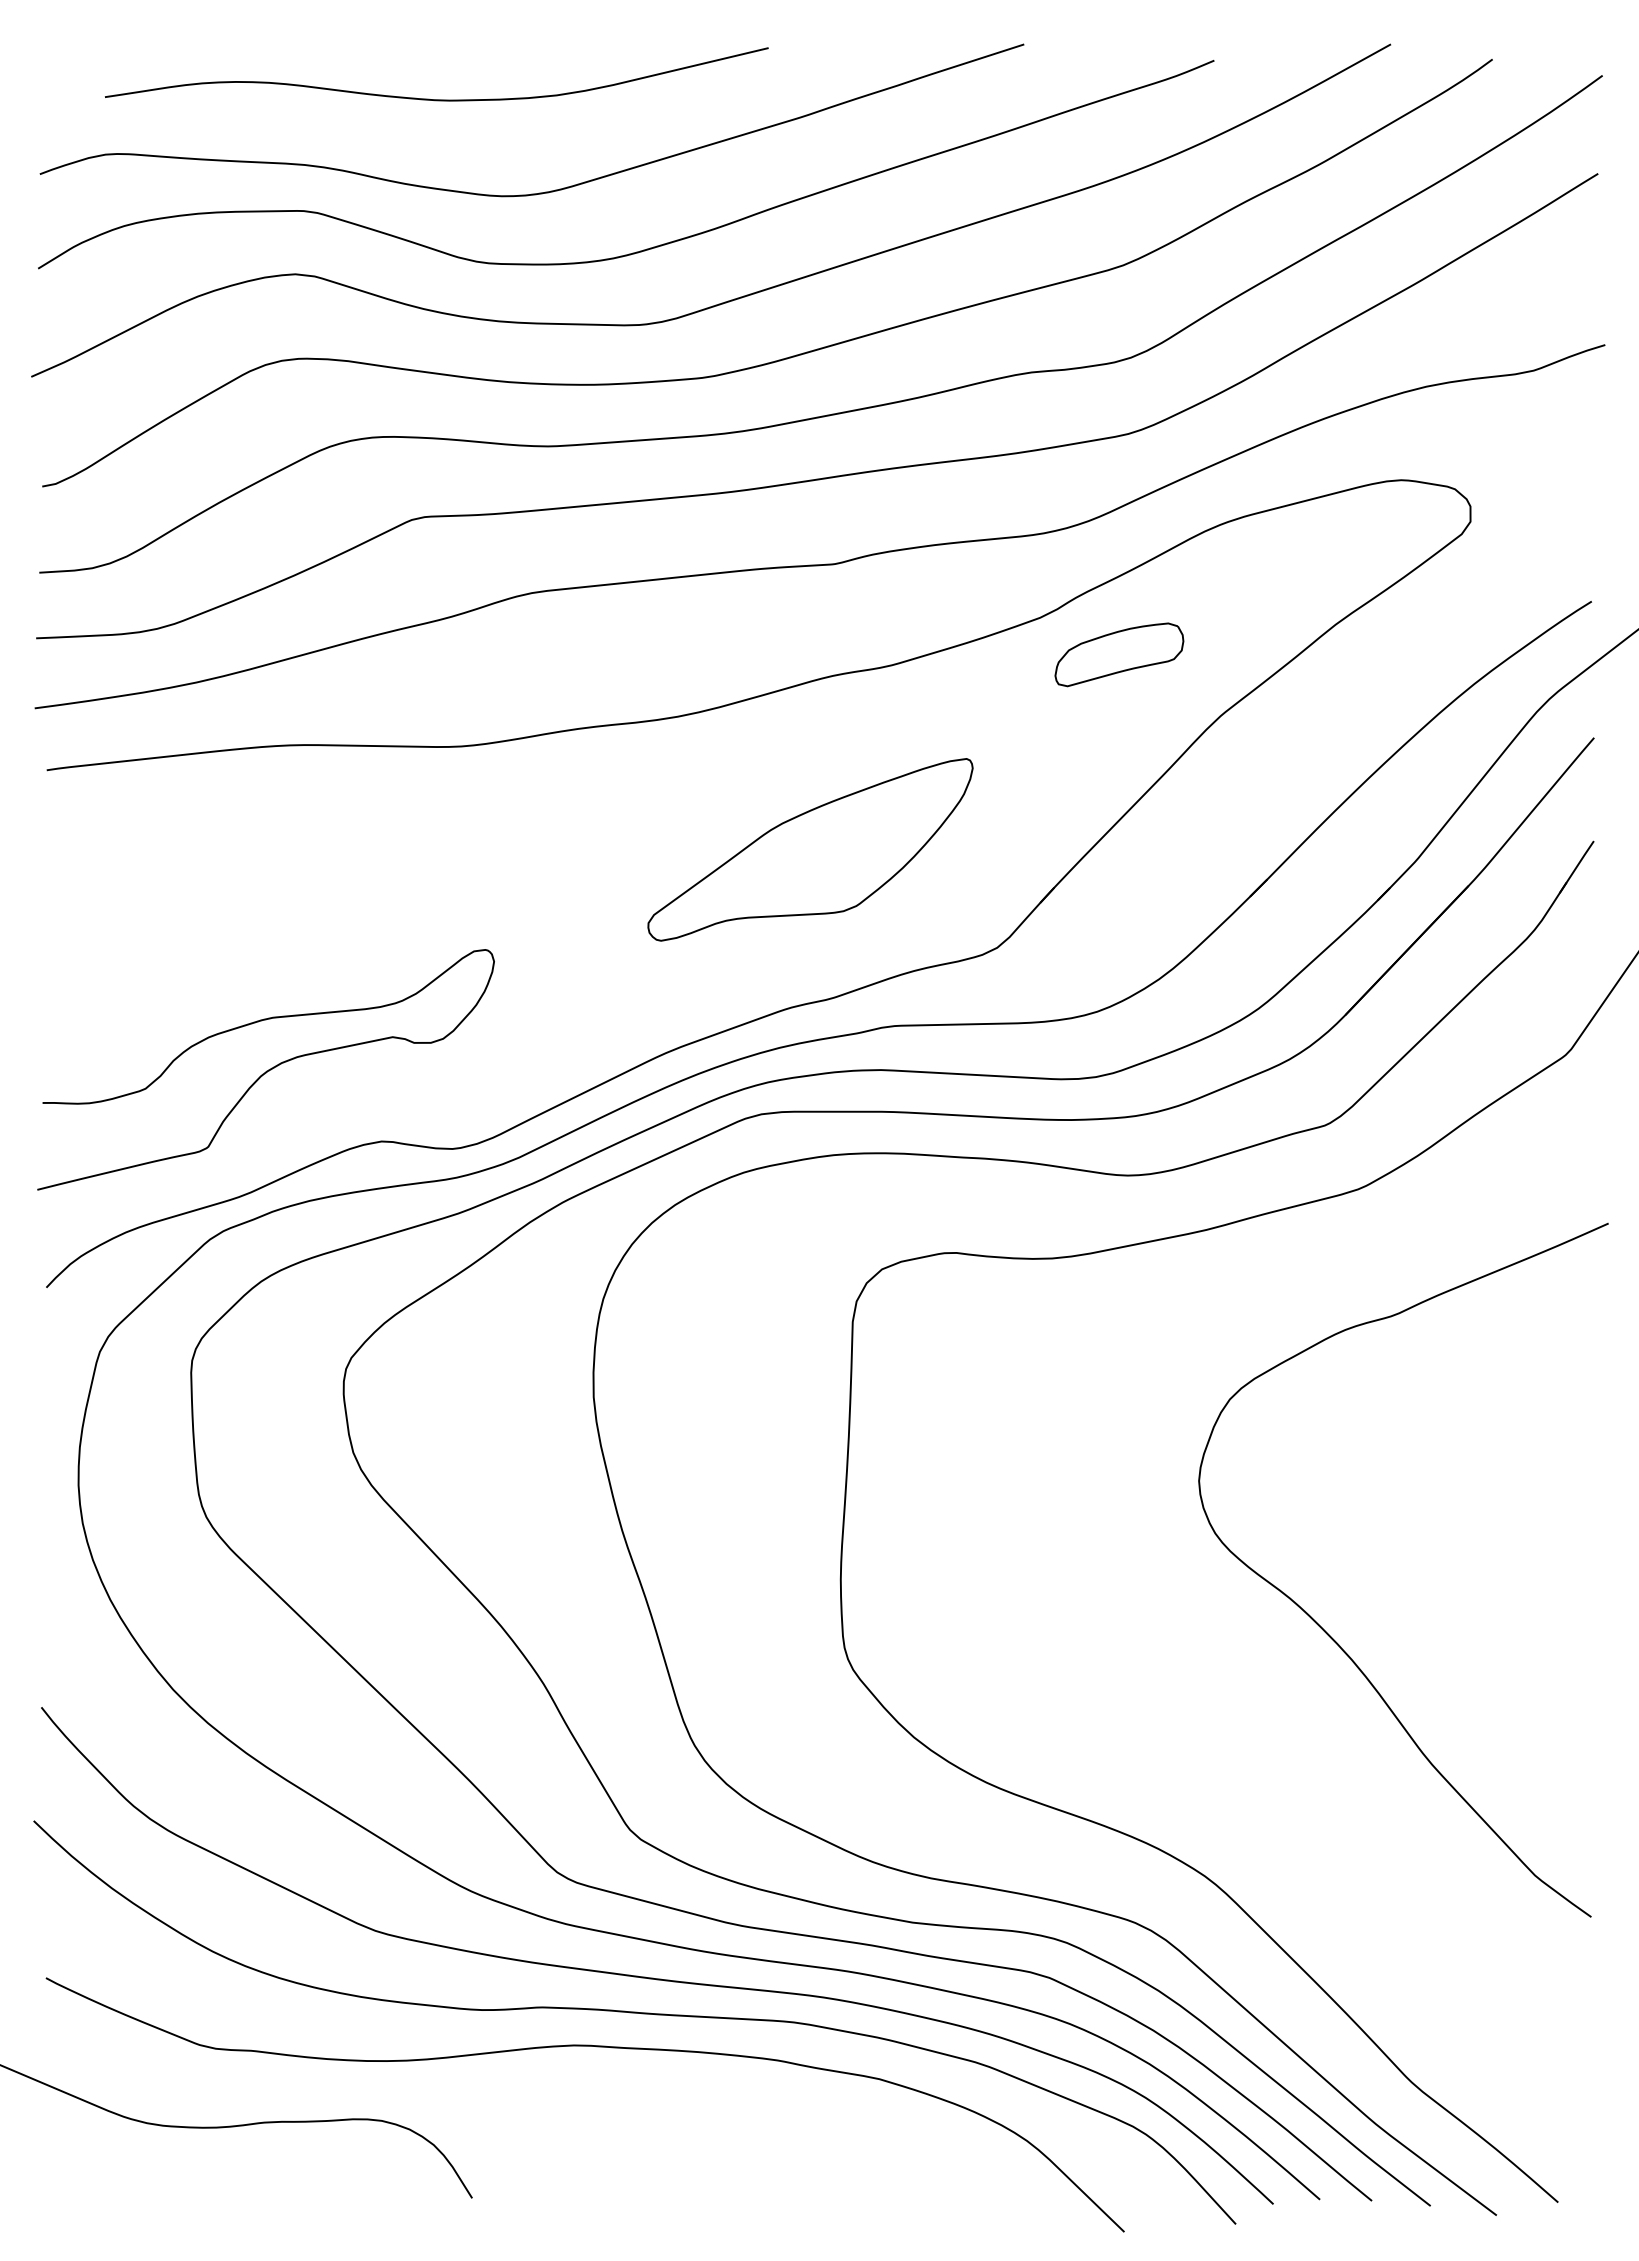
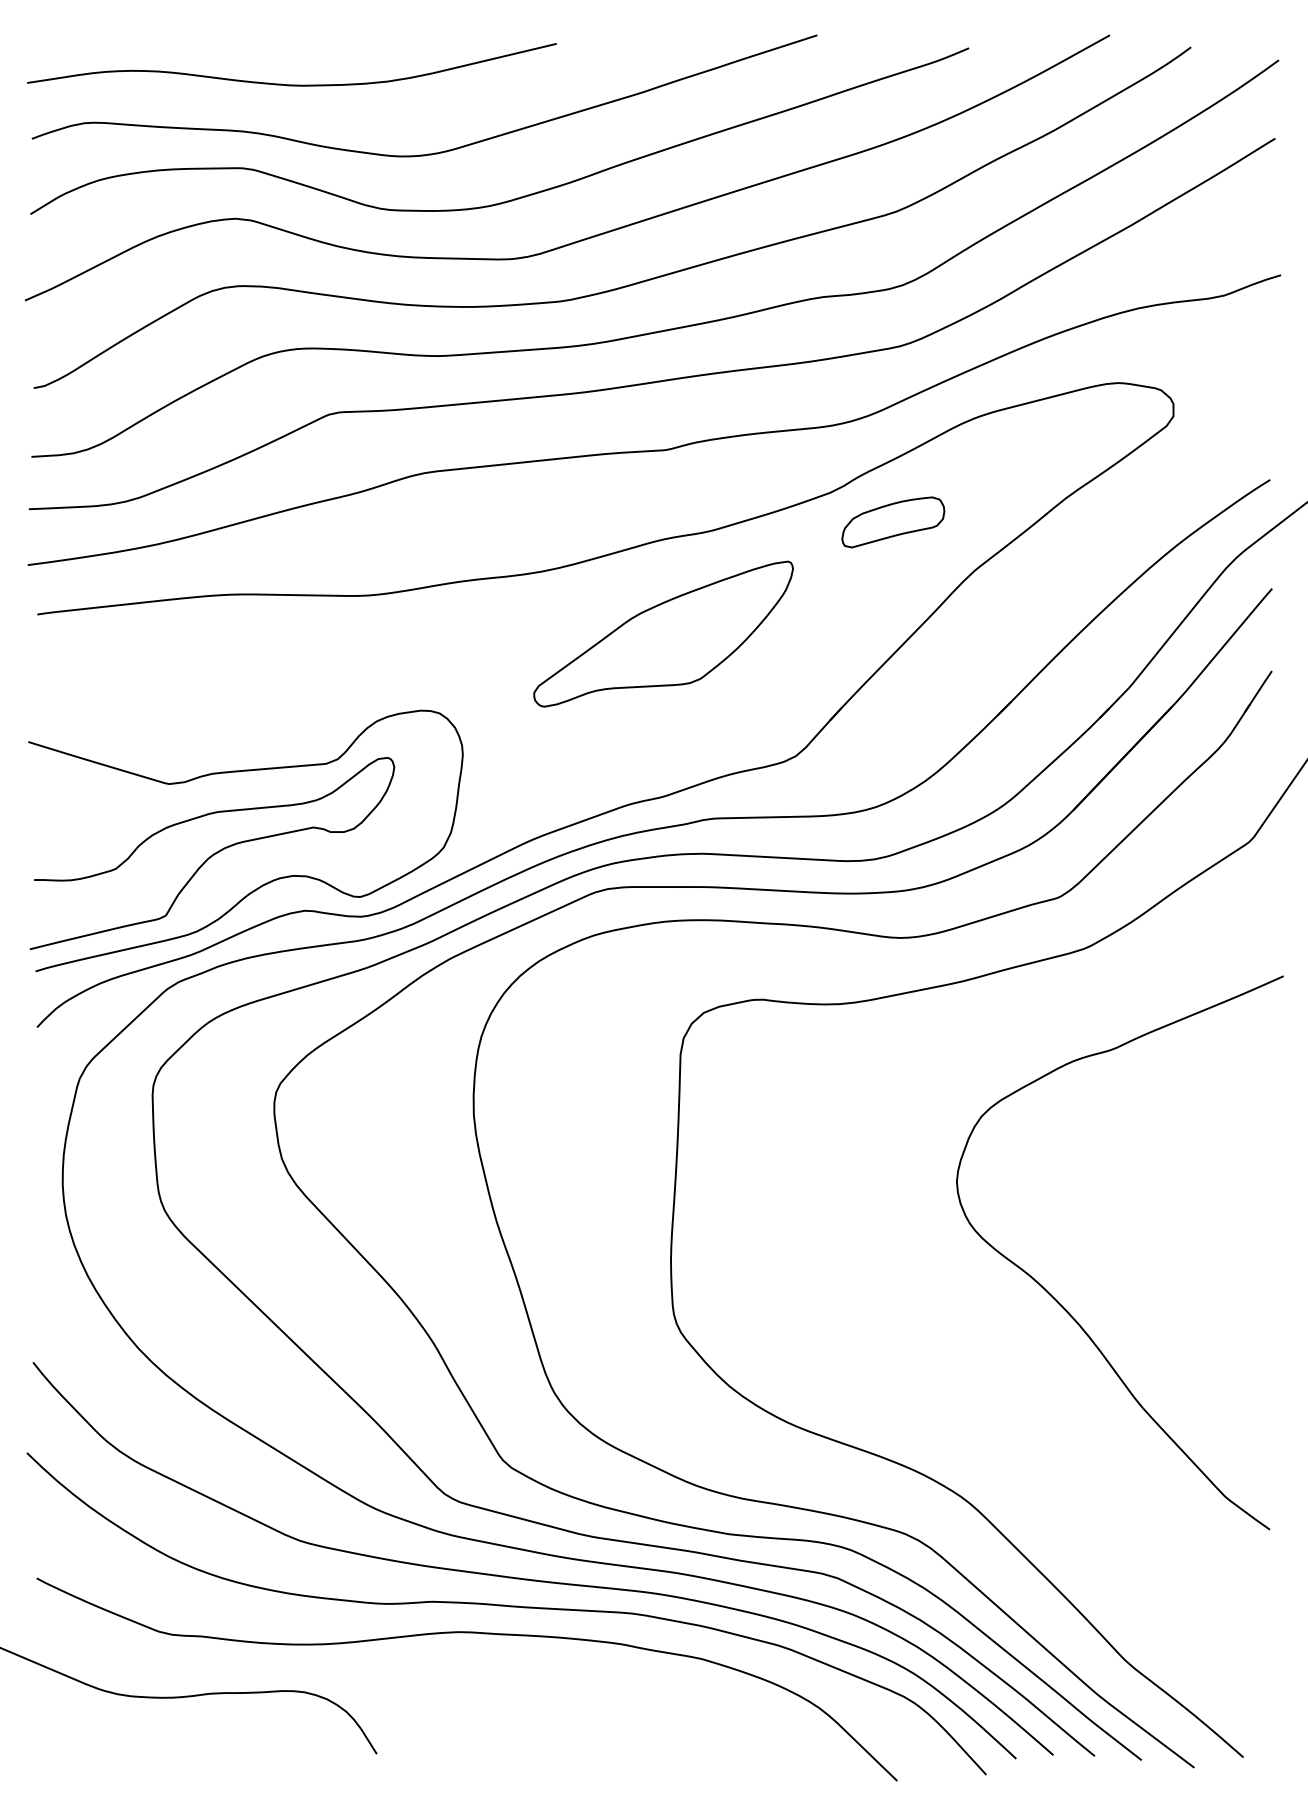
curve: (429, 98) -> (286, 84), moved
part: (810, 849) -> (663, 633), moved
curve: (333, 1106) -> (266, 882), added

